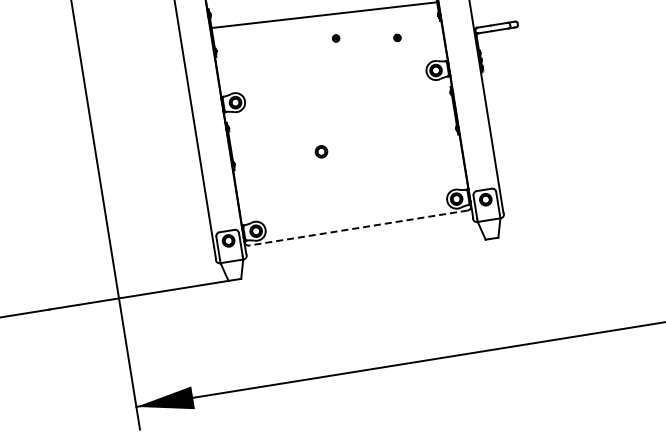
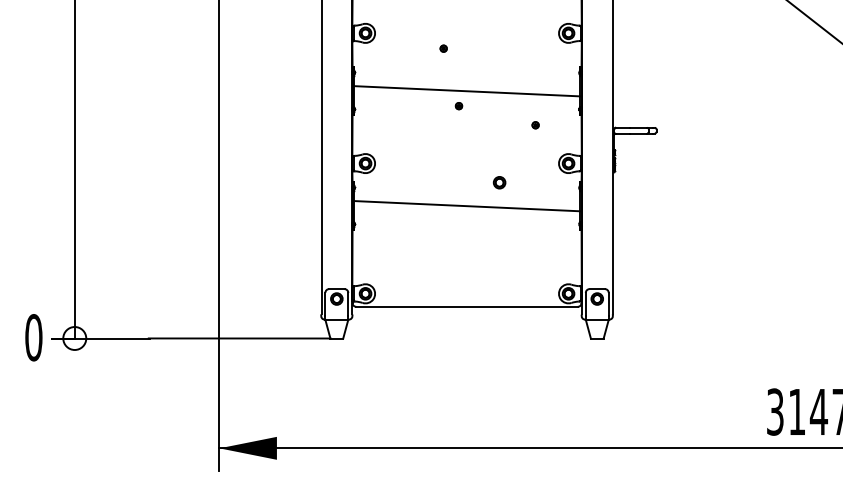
part: (335, 38) -> (458, 106), moved
line: (342, 129) -> (466, 206), added
part: (321, 151) -> (499, 182), moved
line: (358, 227) -> (467, 306), dashed -> solid

